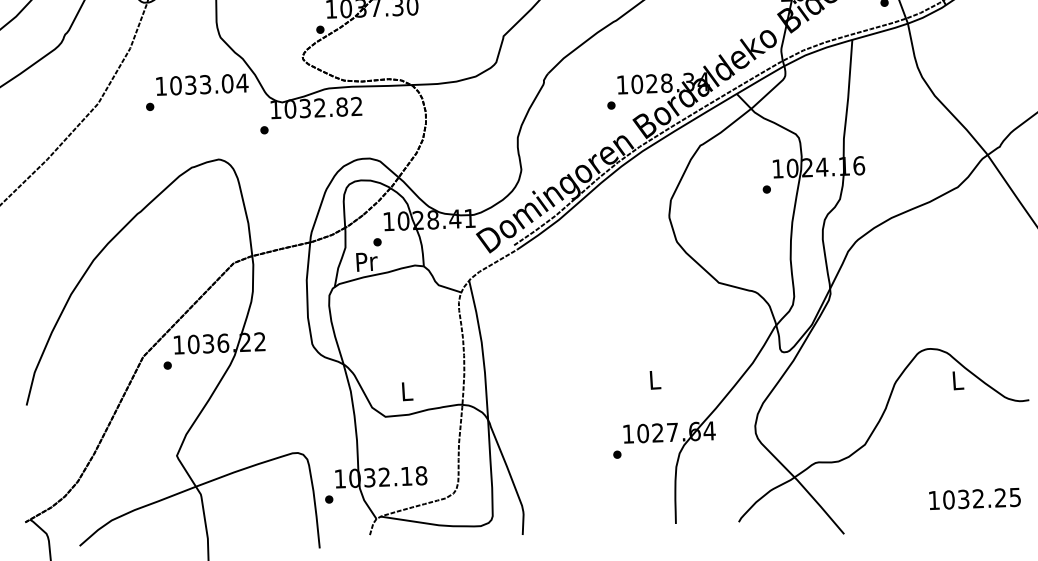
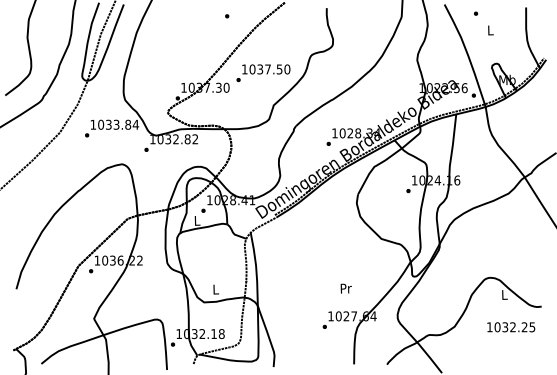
text: (228, 83) -> (128, 124), 1033.04 -> 1033.84
text: (366, 261) -> (197, 220), Pr -> L
text: (653, 379) -> (345, 288), L -> Pr
text: (975, 499) -> (511, 327), moved

